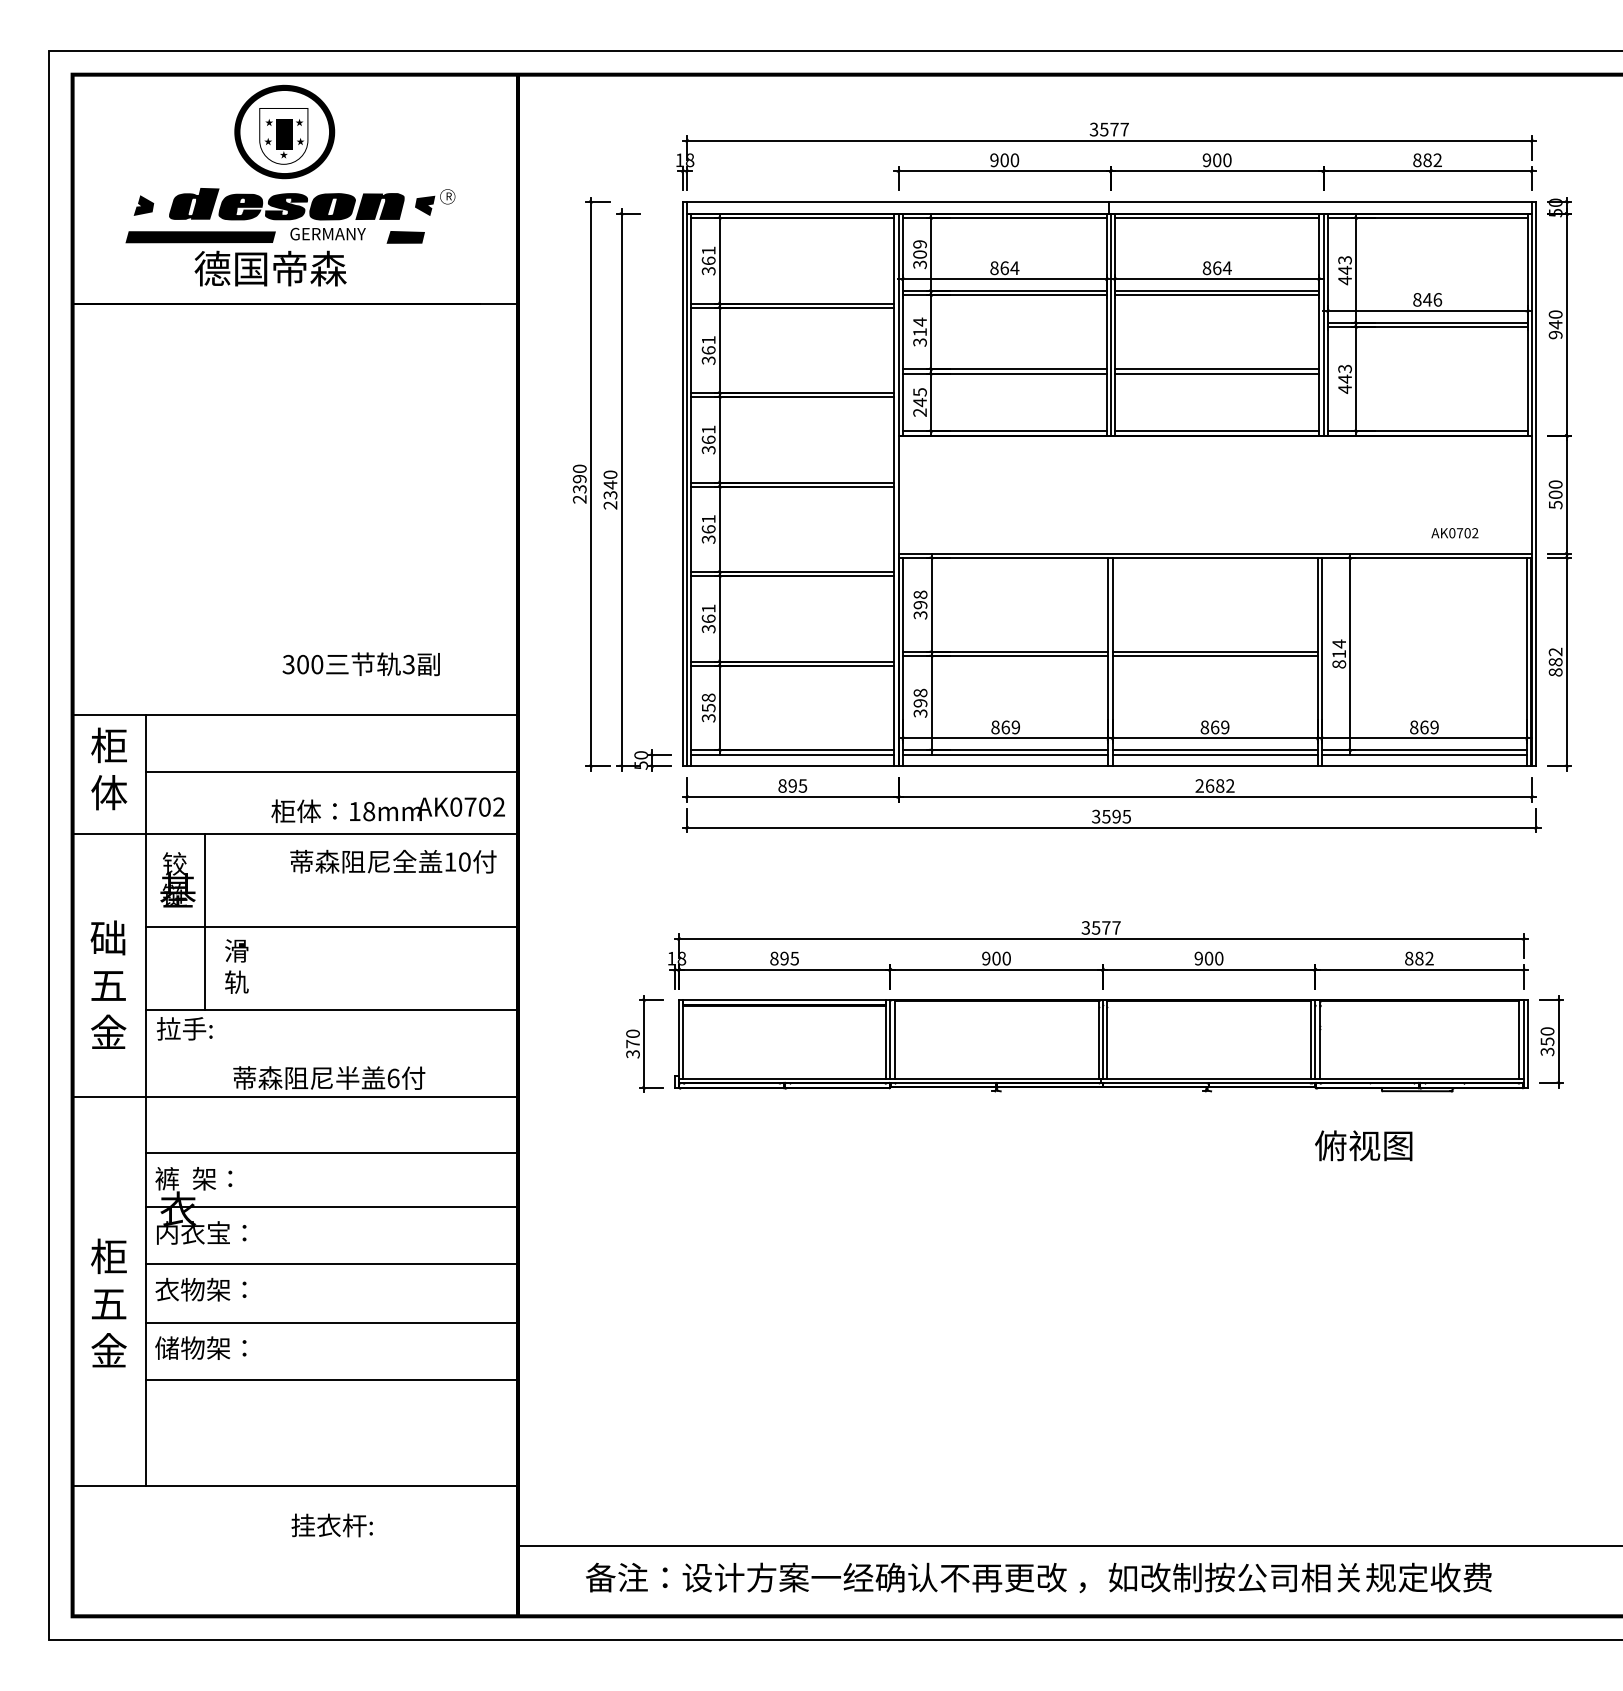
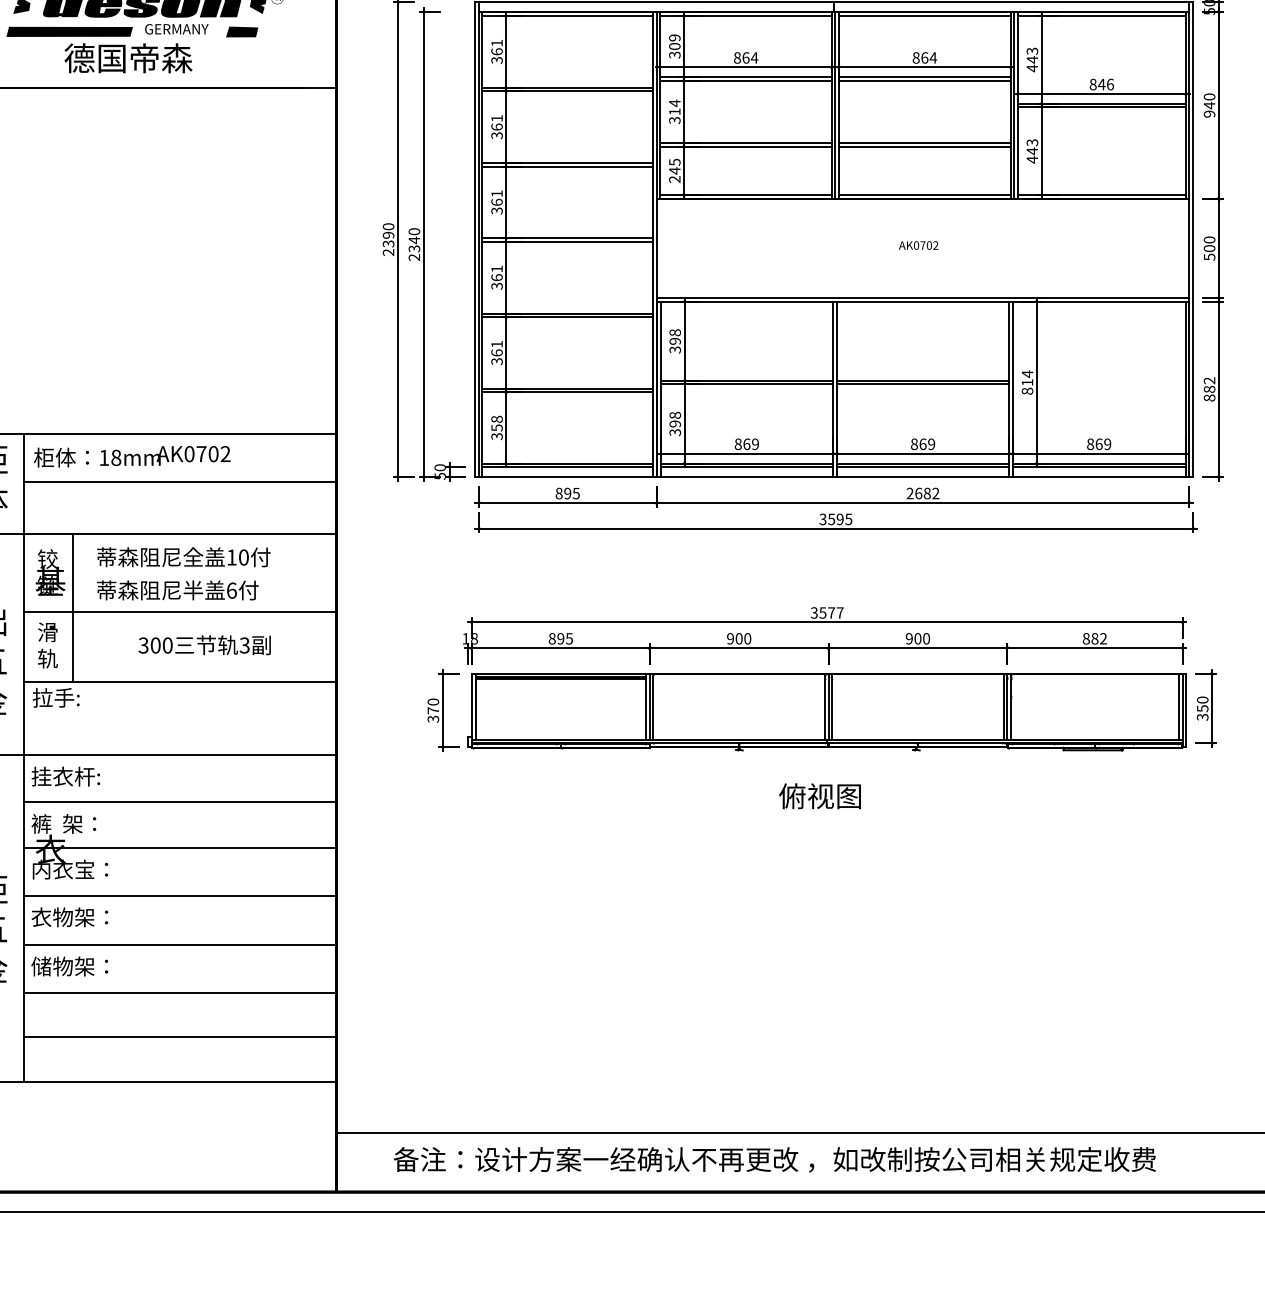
text: (1454, 533) -> (918, 245), moved
text: (360, 664) -> (204, 645), moved
text: (387, 809) -> (131, 456), moved
text: (393, 861) -> (183, 557), moved
text: (236, 966) -> (47, 645), moved
text: (329, 1077) -> (178, 589), moved
text: (1363, 1145) -> (819, 796), moved
line: (331, 1432) -> (179, 1037), added
text: (331, 1525) -> (65, 776), moved

